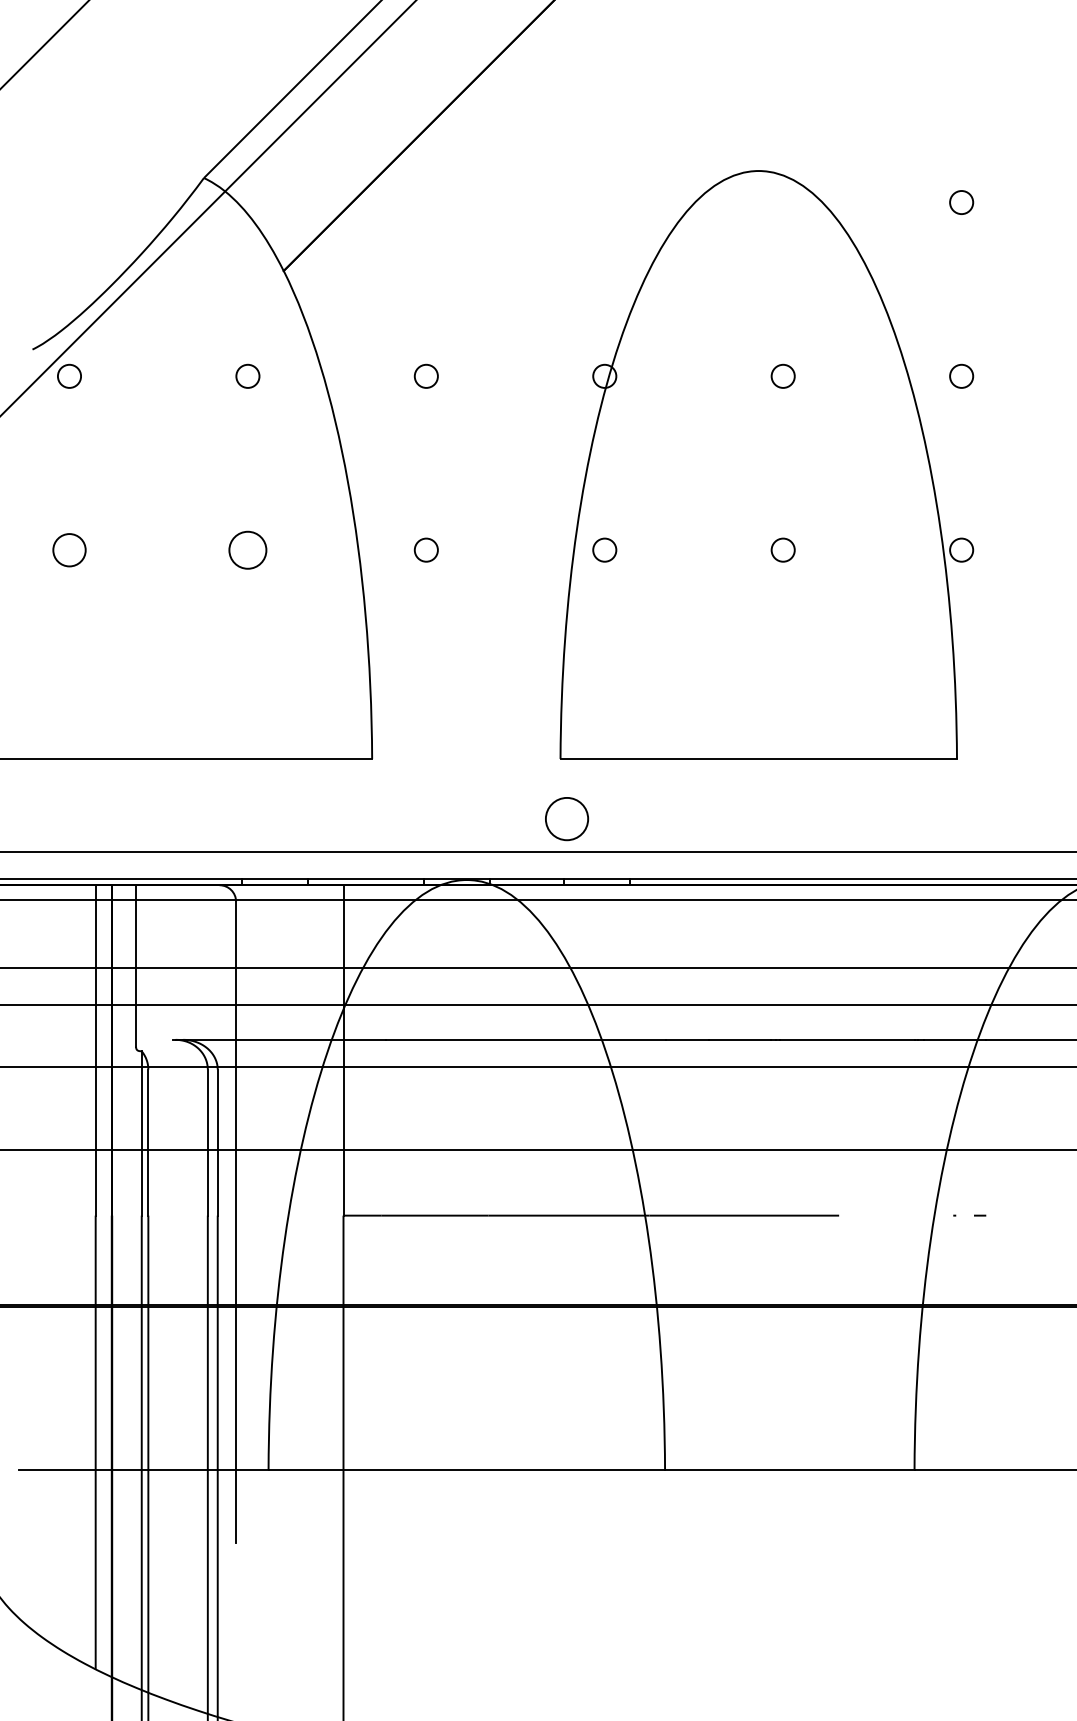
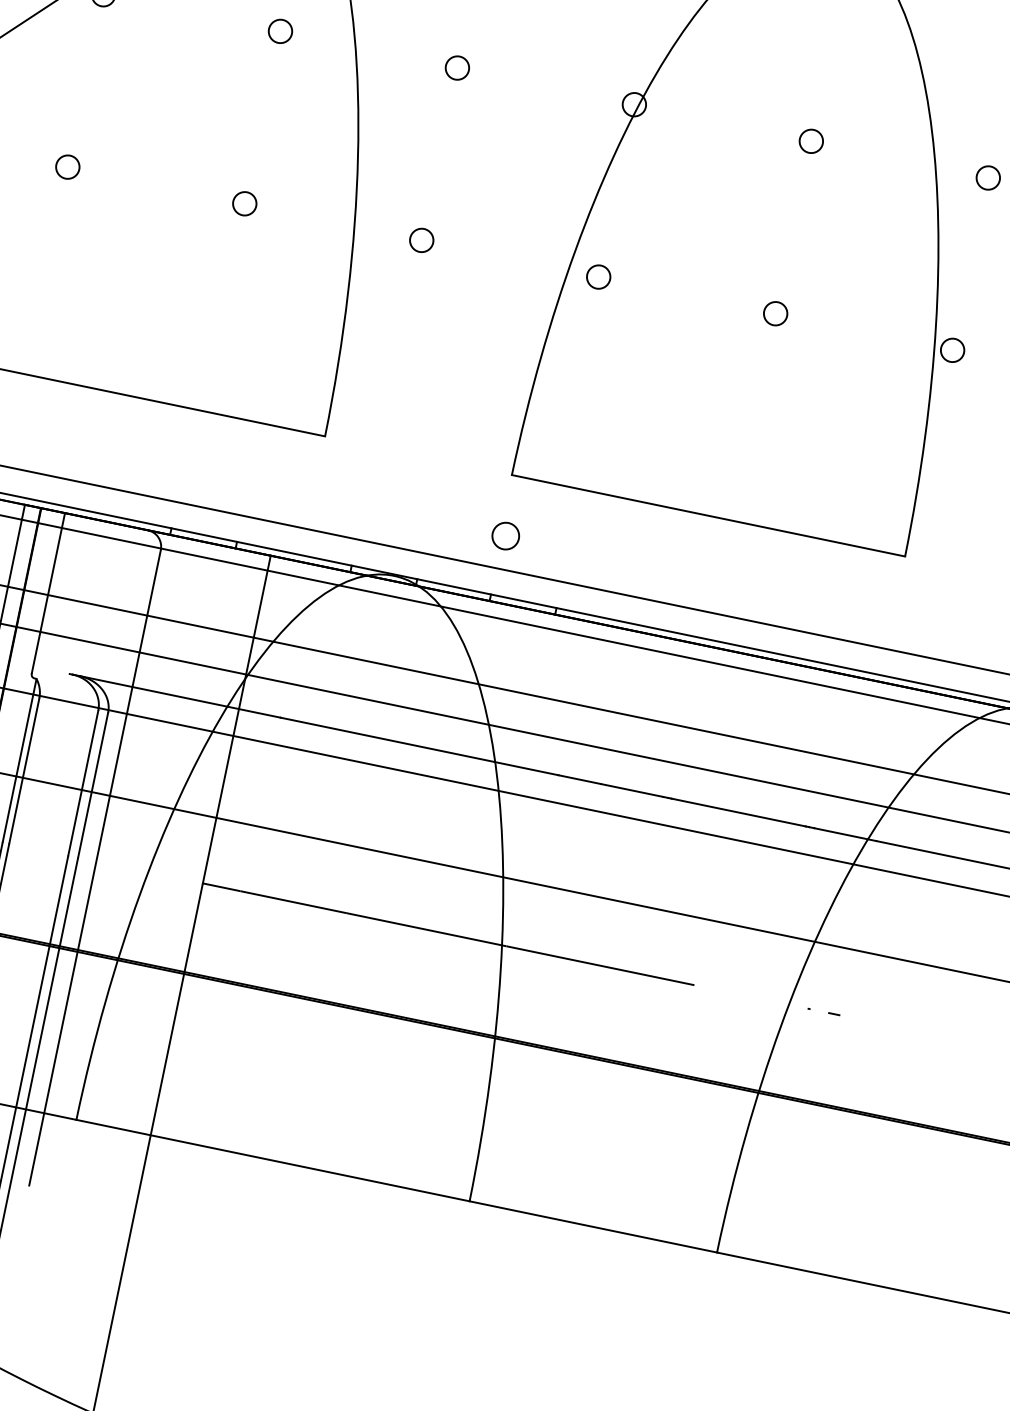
circle: (69, 549) -> (67, 166), size x0.71
circle: (247, 549) -> (244, 203), size x0.62
circle: (566, 819) -> (505, 536), size x0.62

